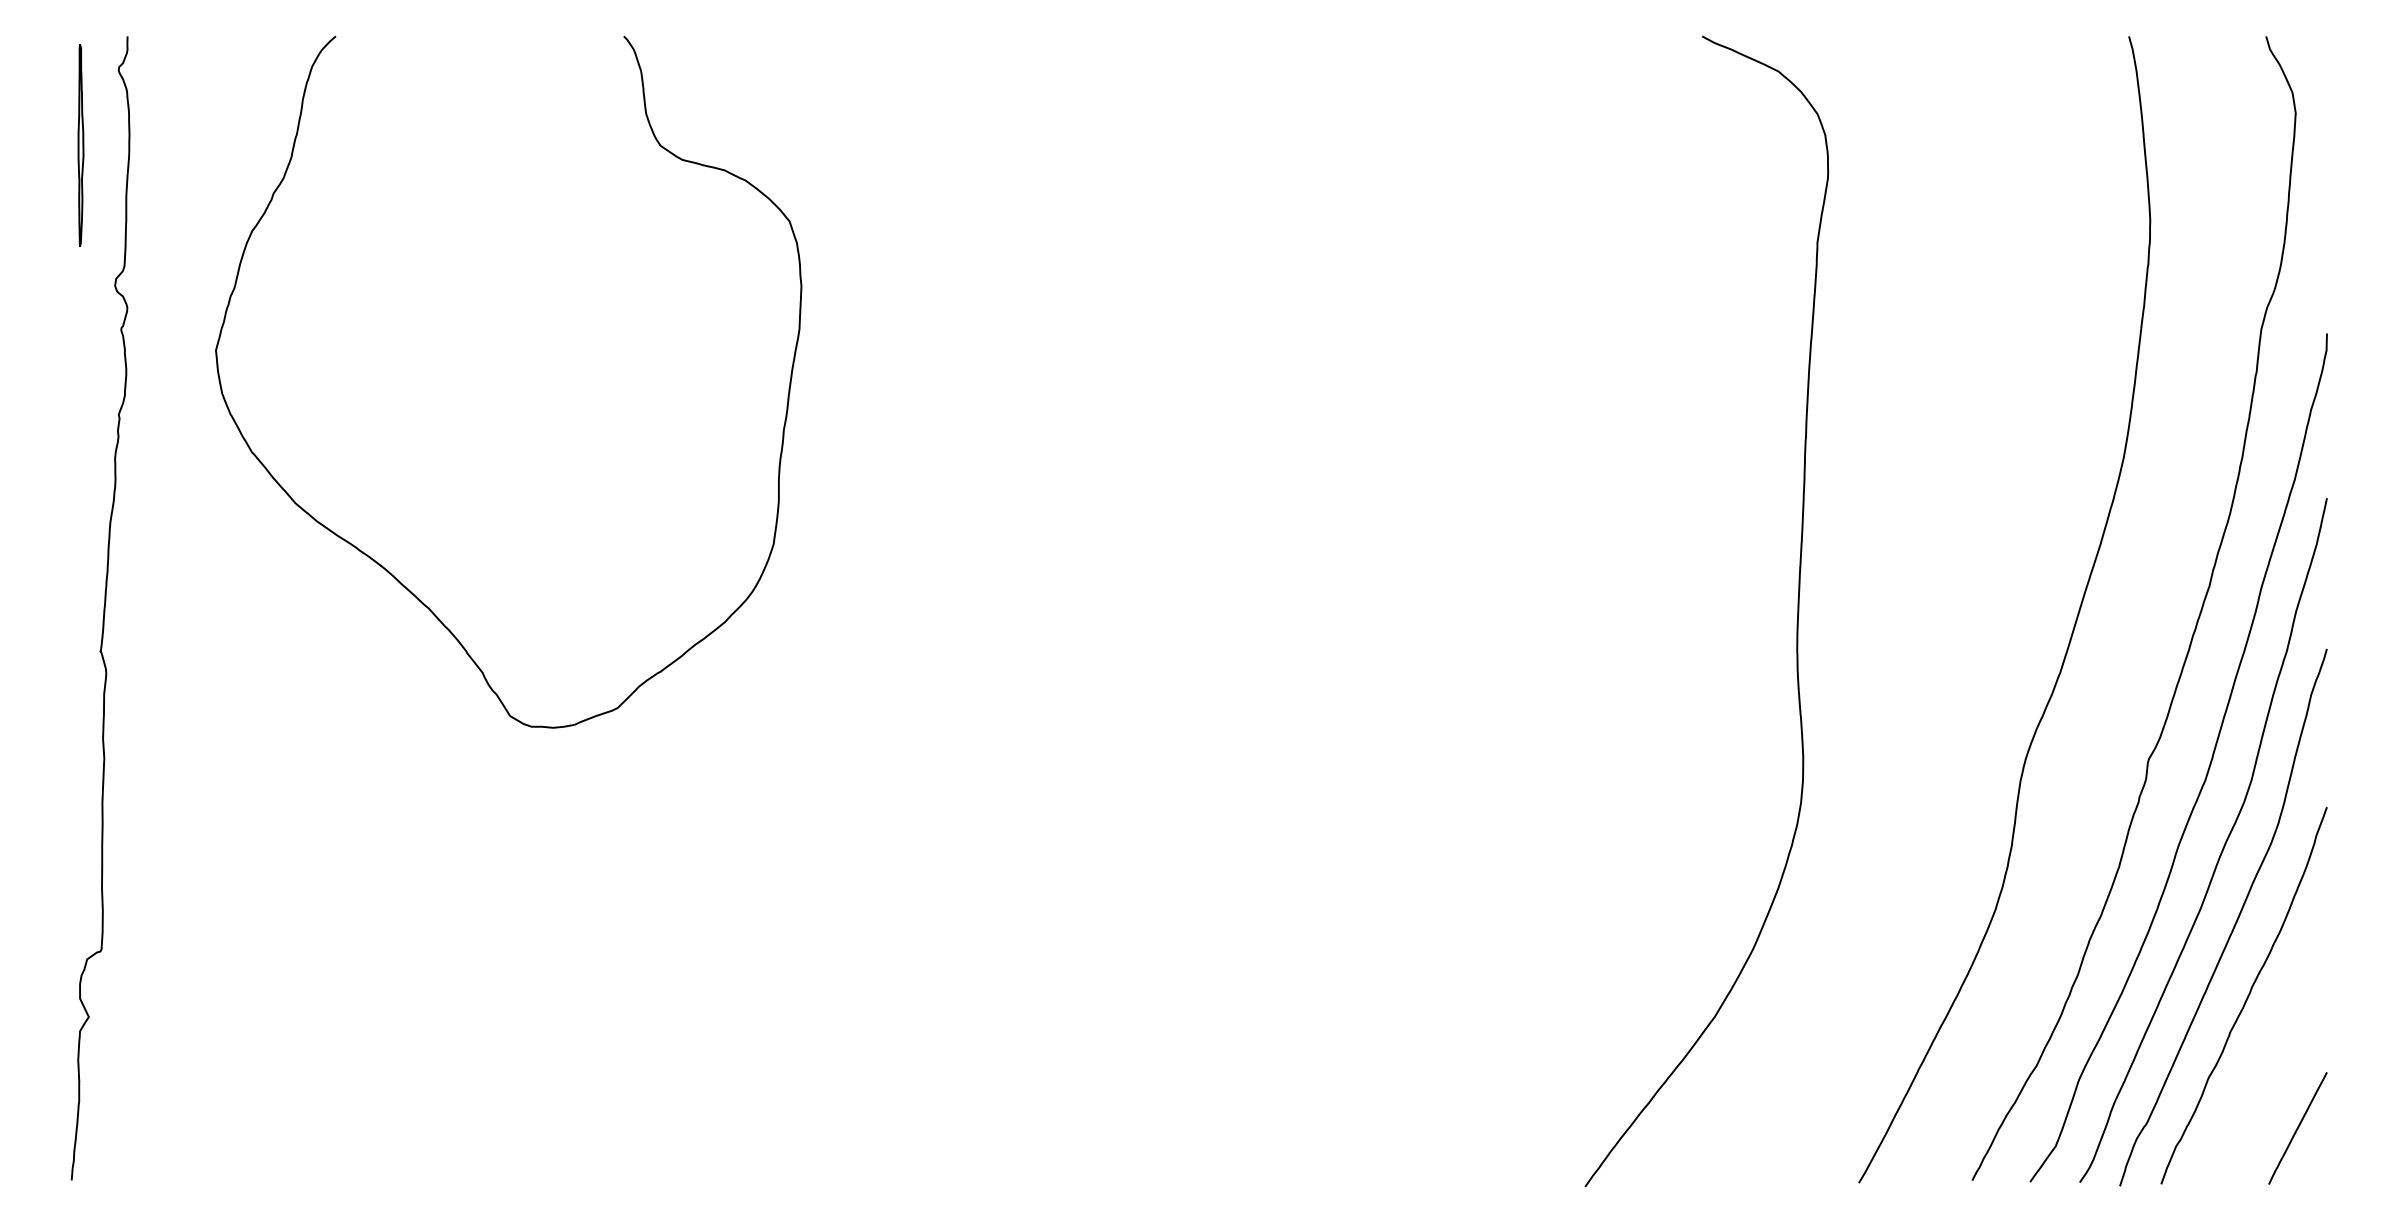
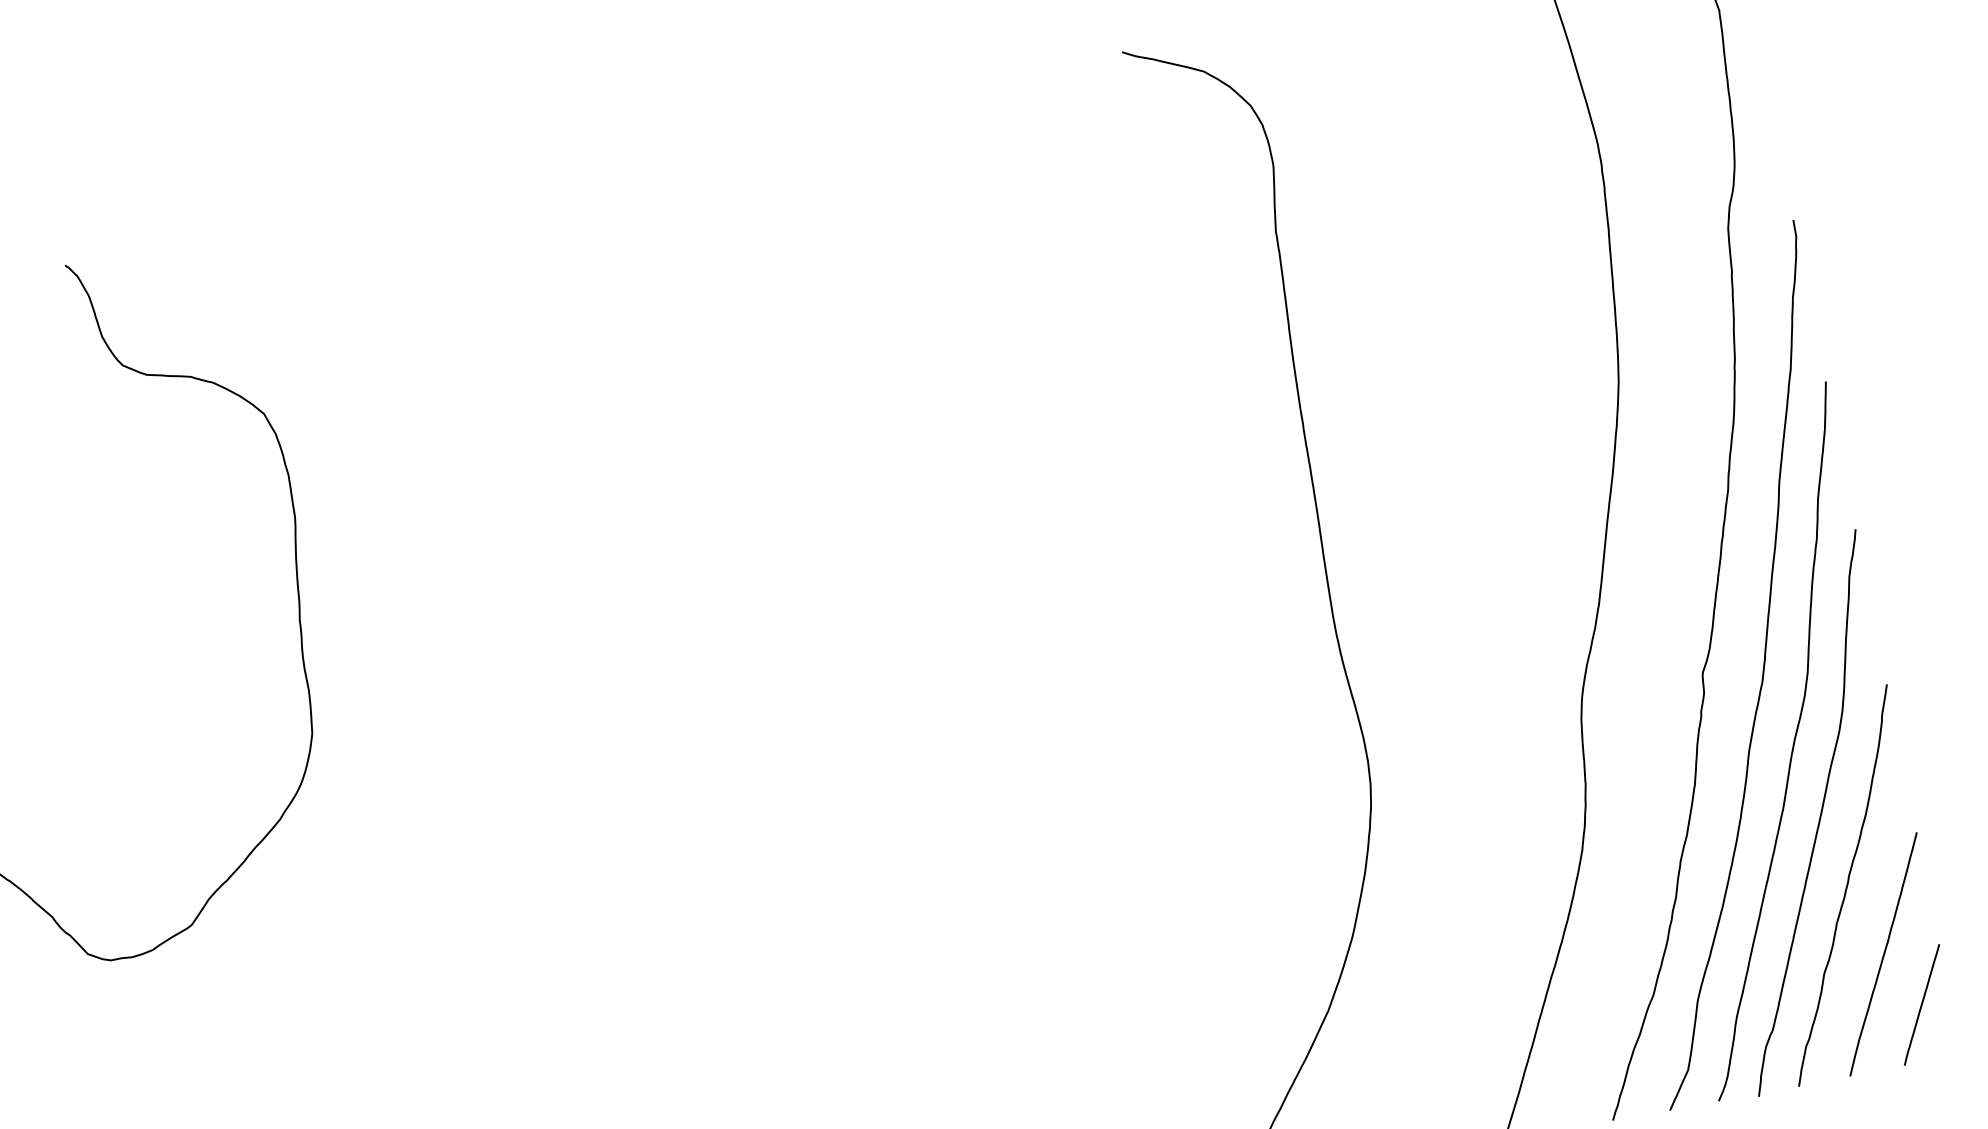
curve: (2269, 1071) -> (1882, 954), added

